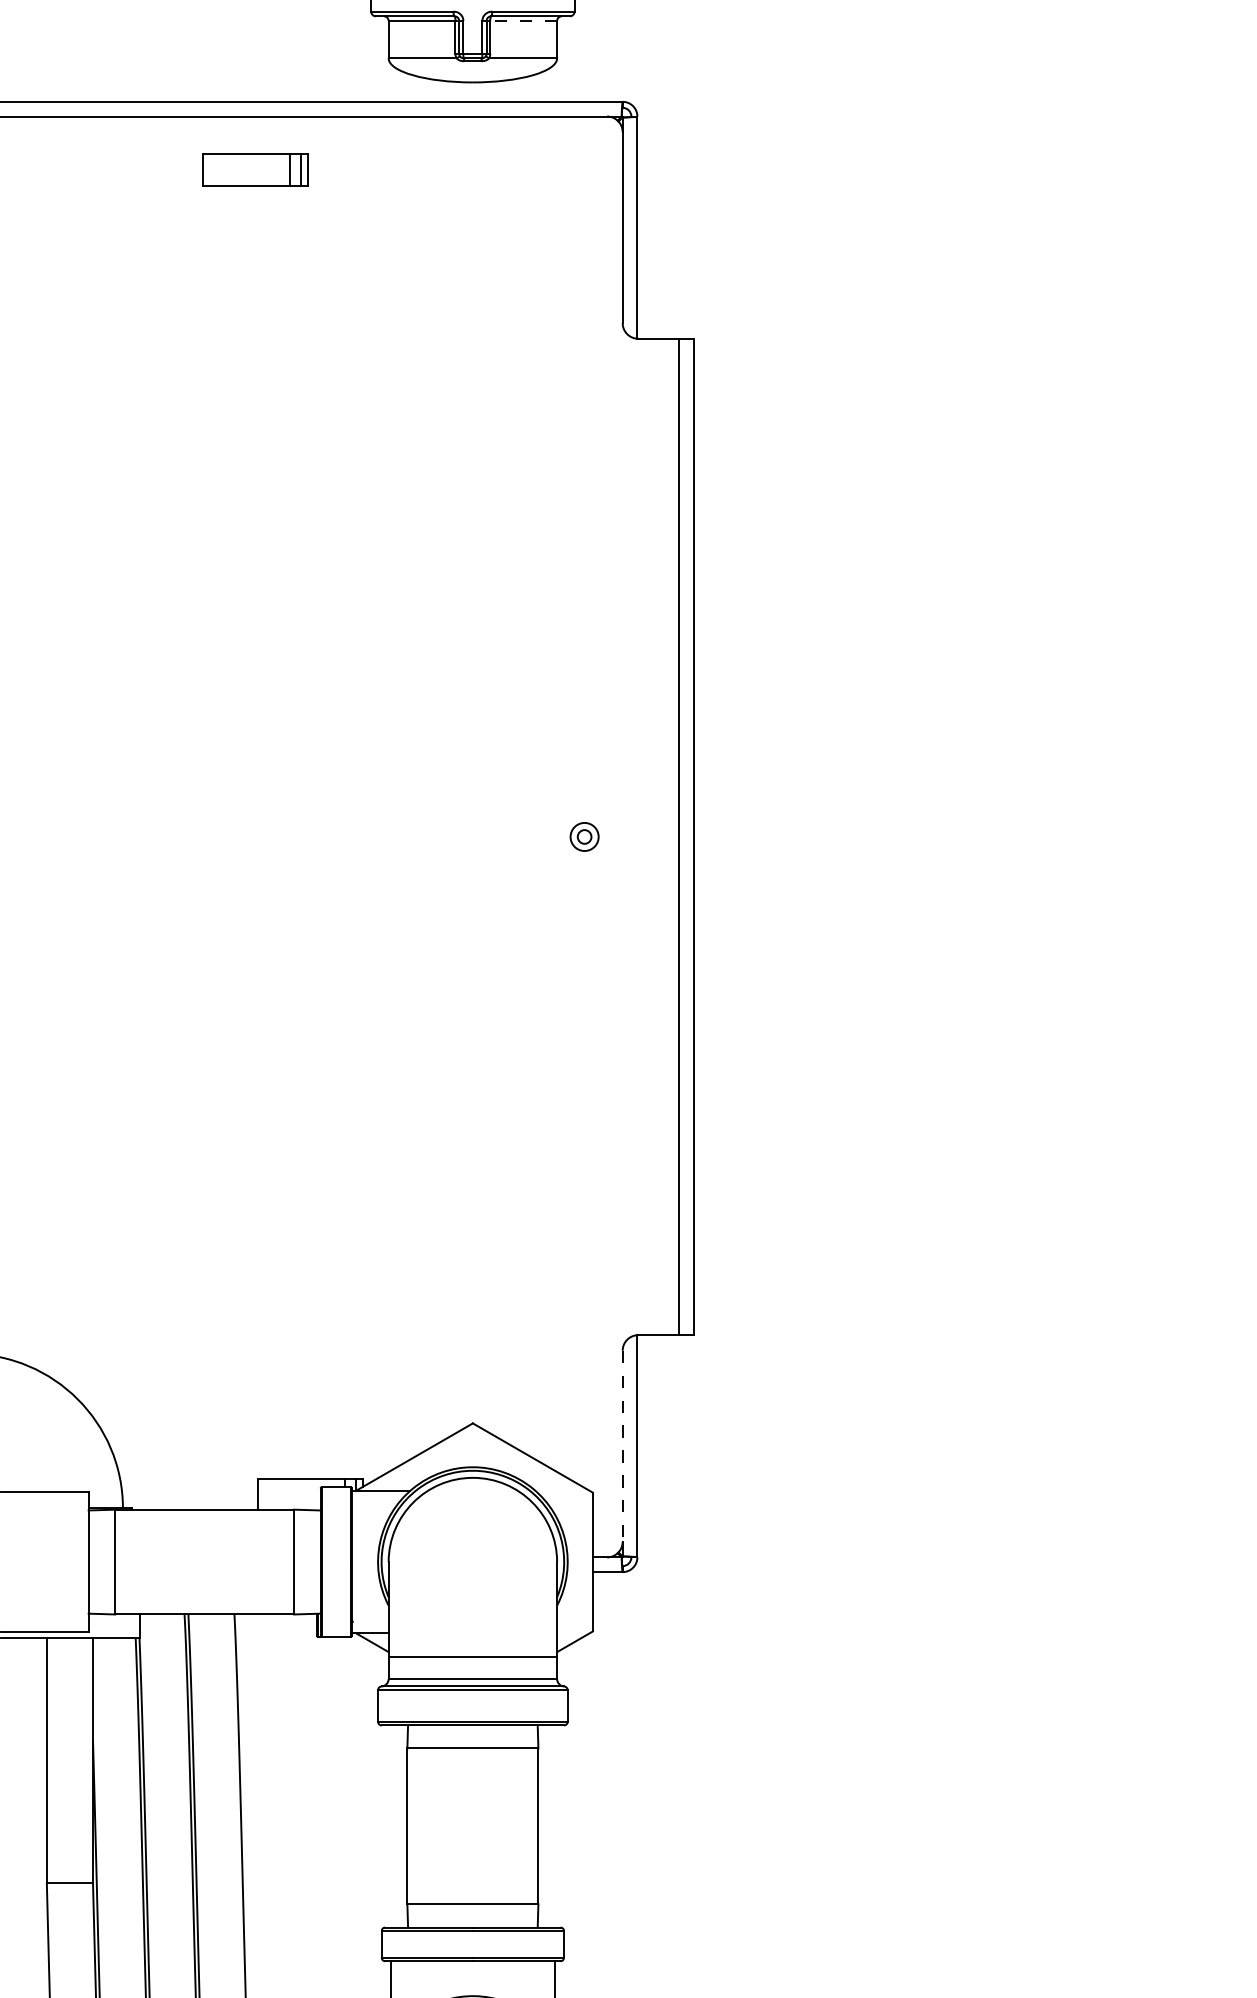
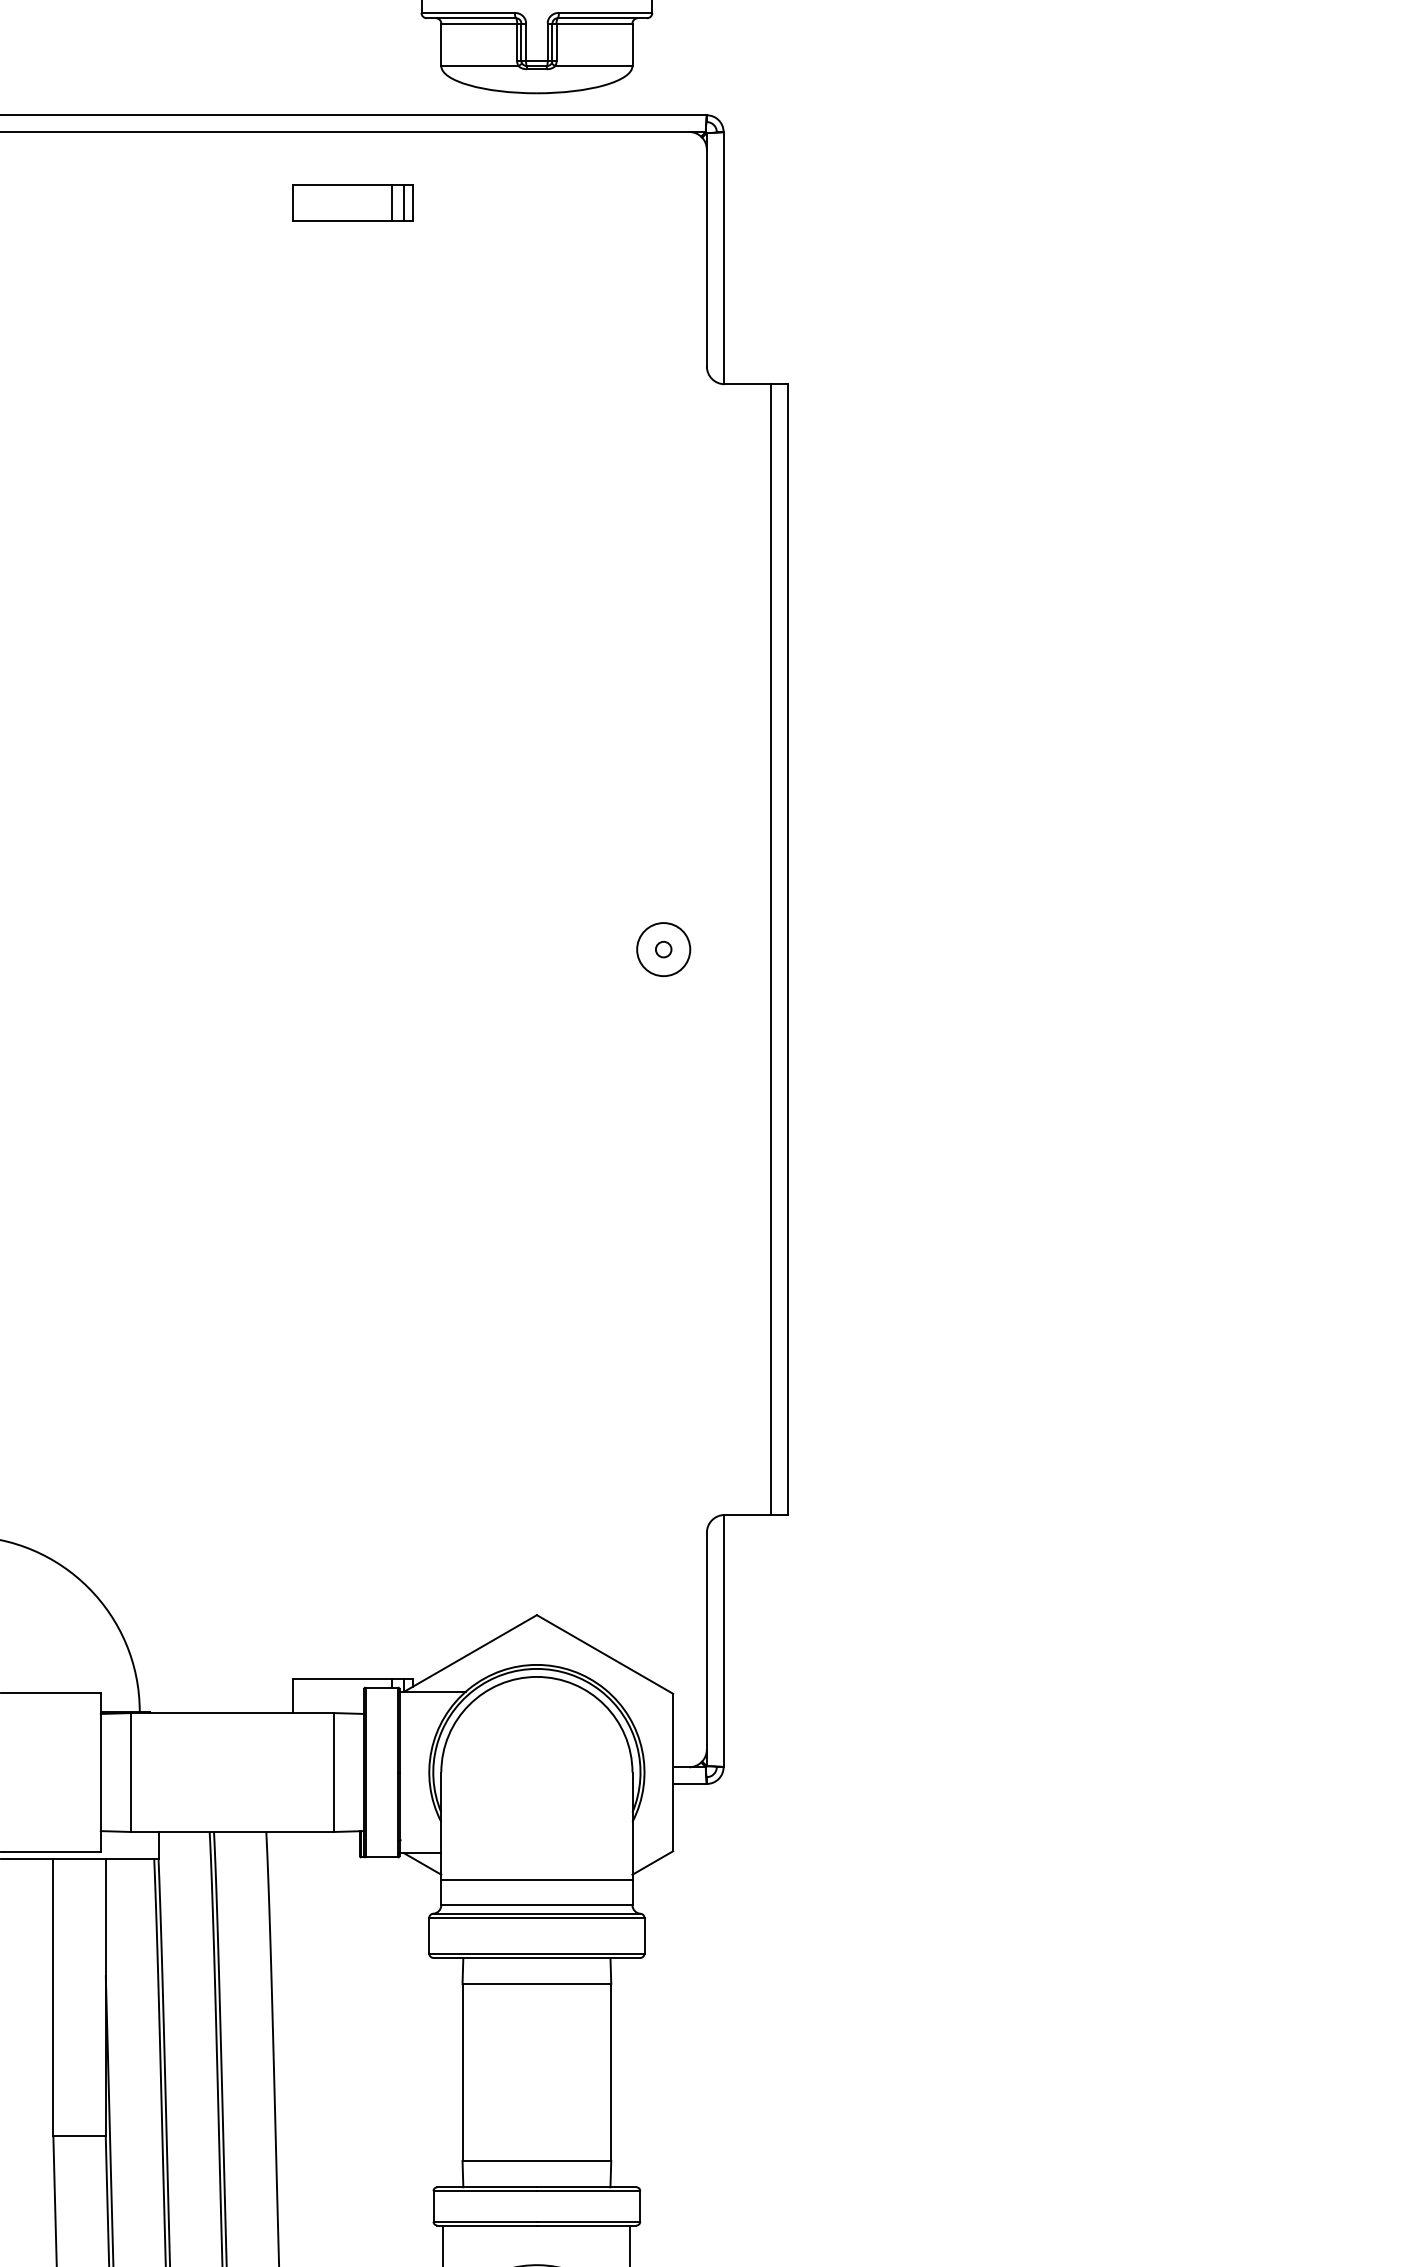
line: (523, 20) -> (594, 23), dashed -> solid
part: (255, 169) -> (352, 202), moved
circle: (584, 836) -> (663, 949), size x1.67
line: (622, 1446) -> (706, 1641), dashed -> solid

